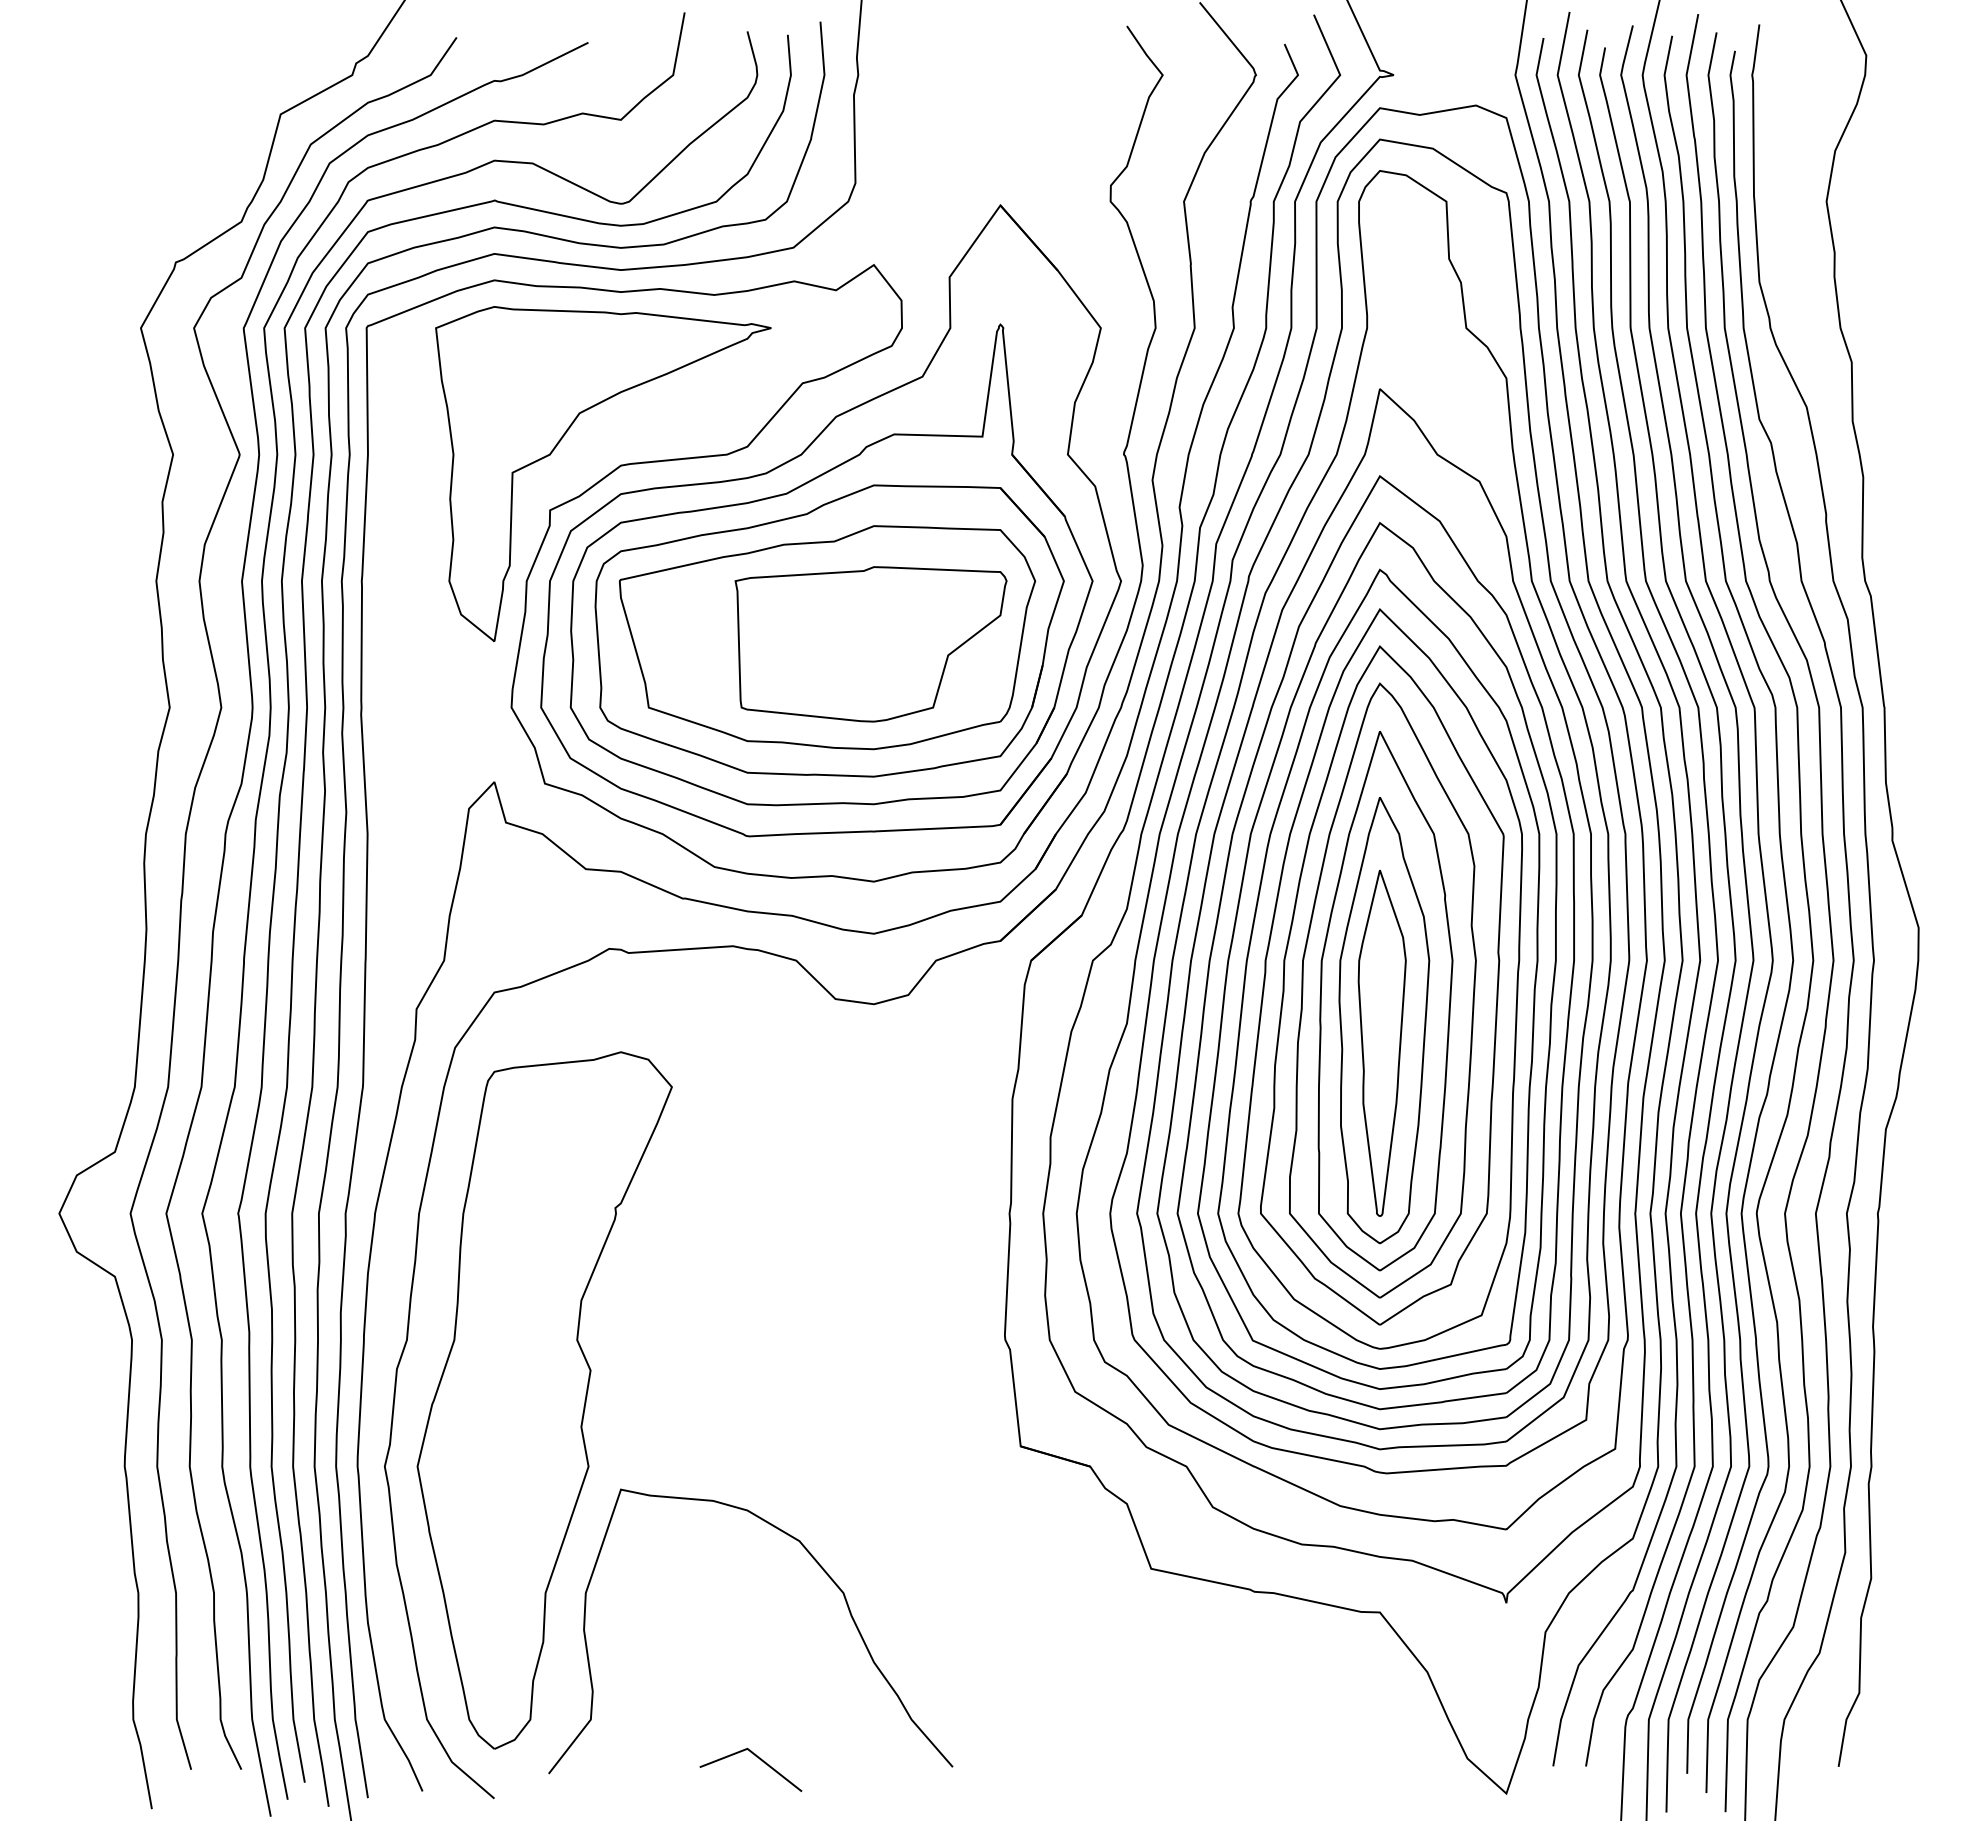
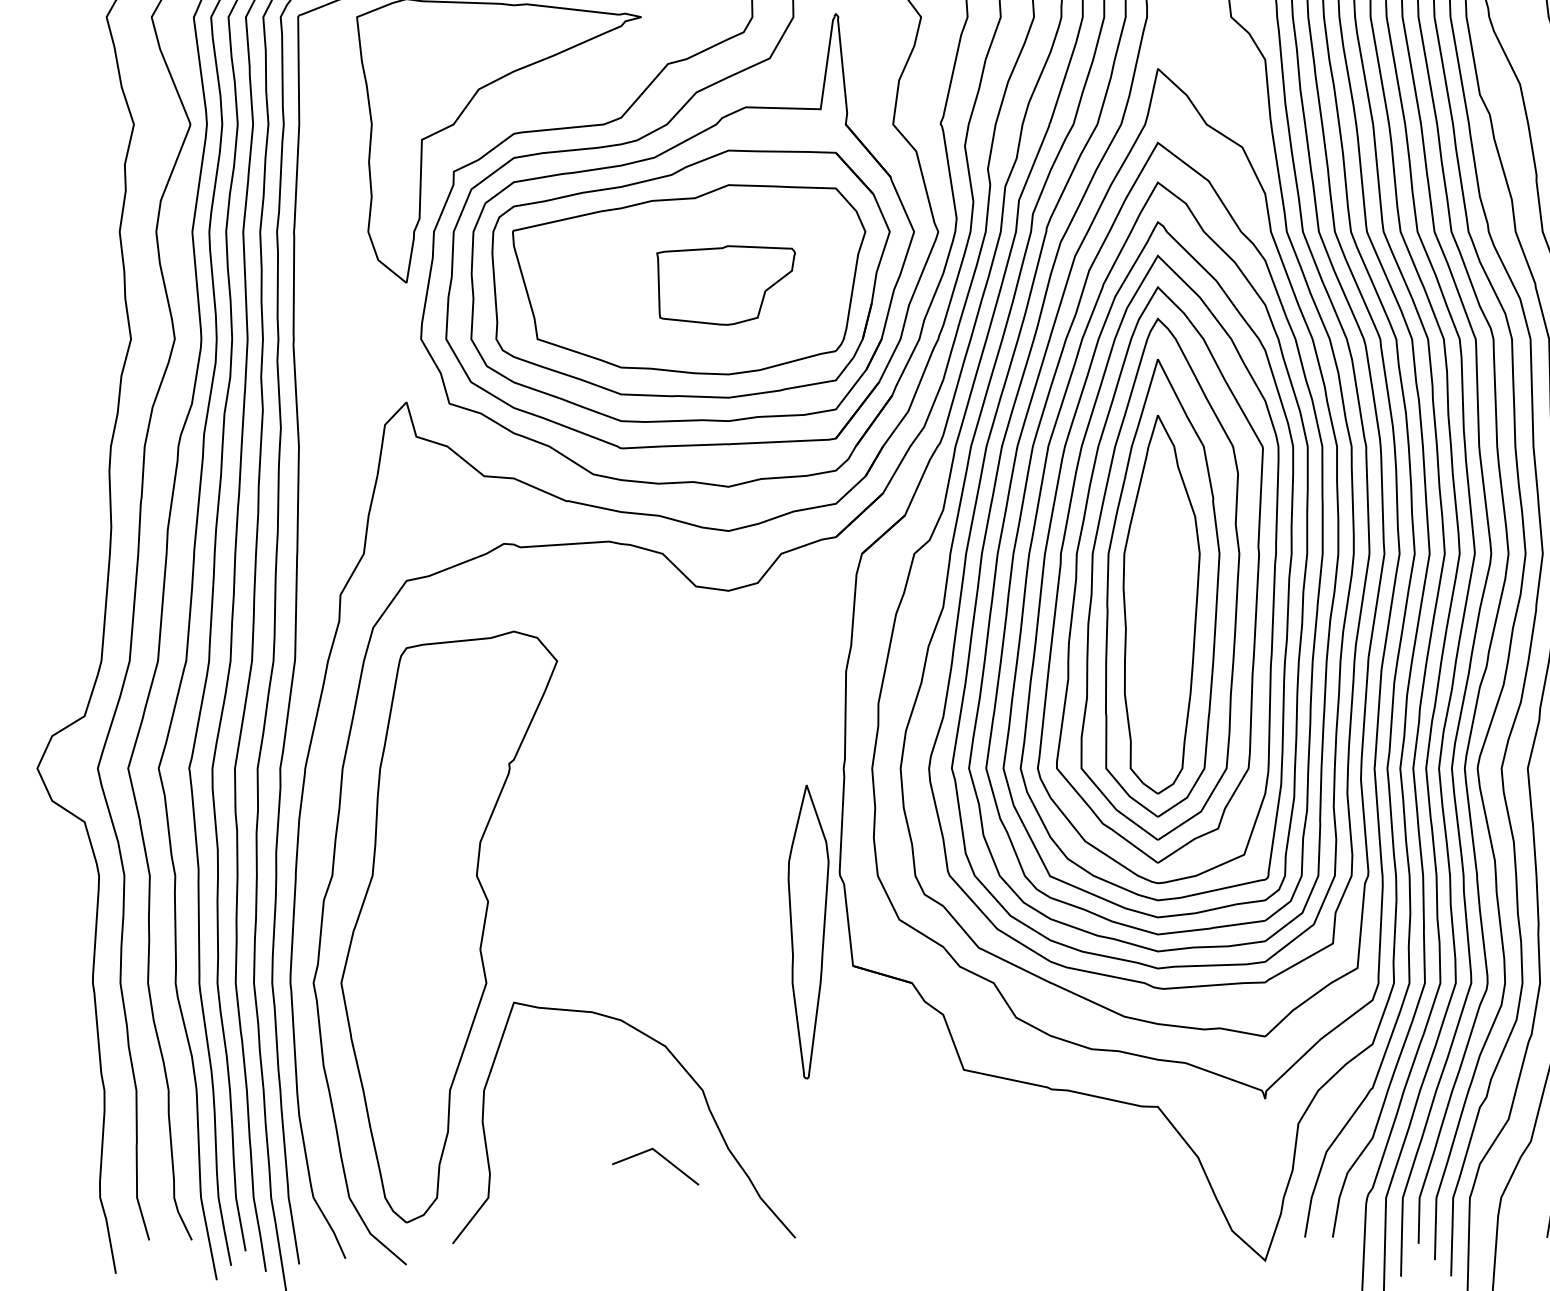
part: (870, 644) -> (725, 285), size x0.6
part: (1381, 1043) -> (807, 932), moved
line: (756, 1757) -> (660, 1156), moved

